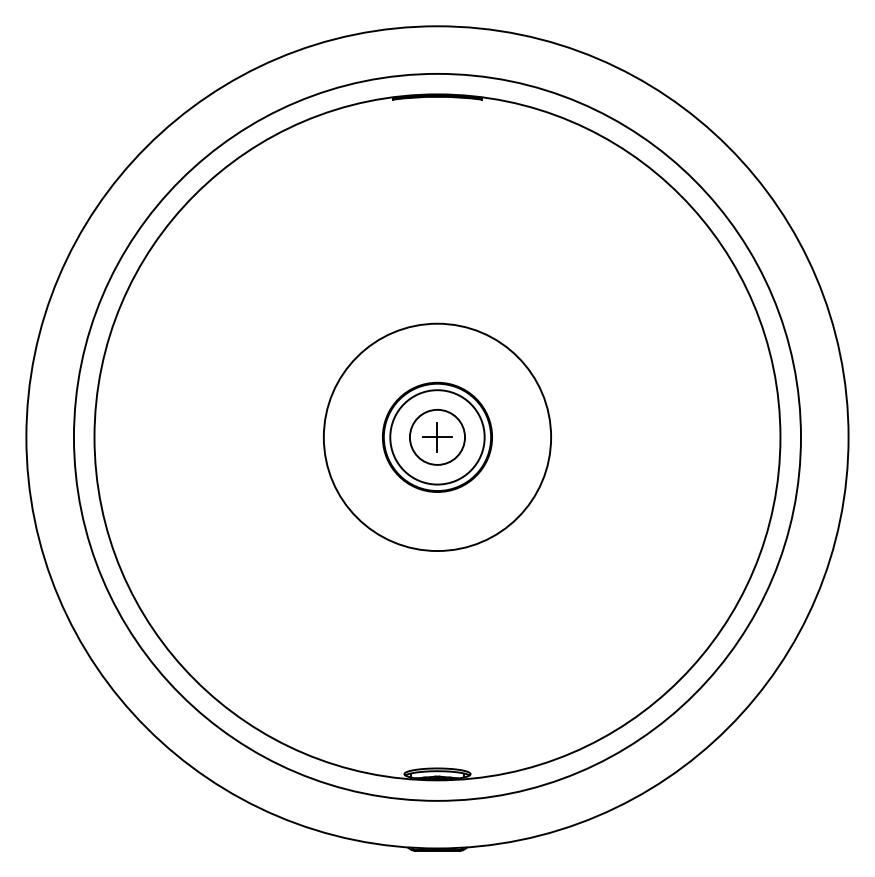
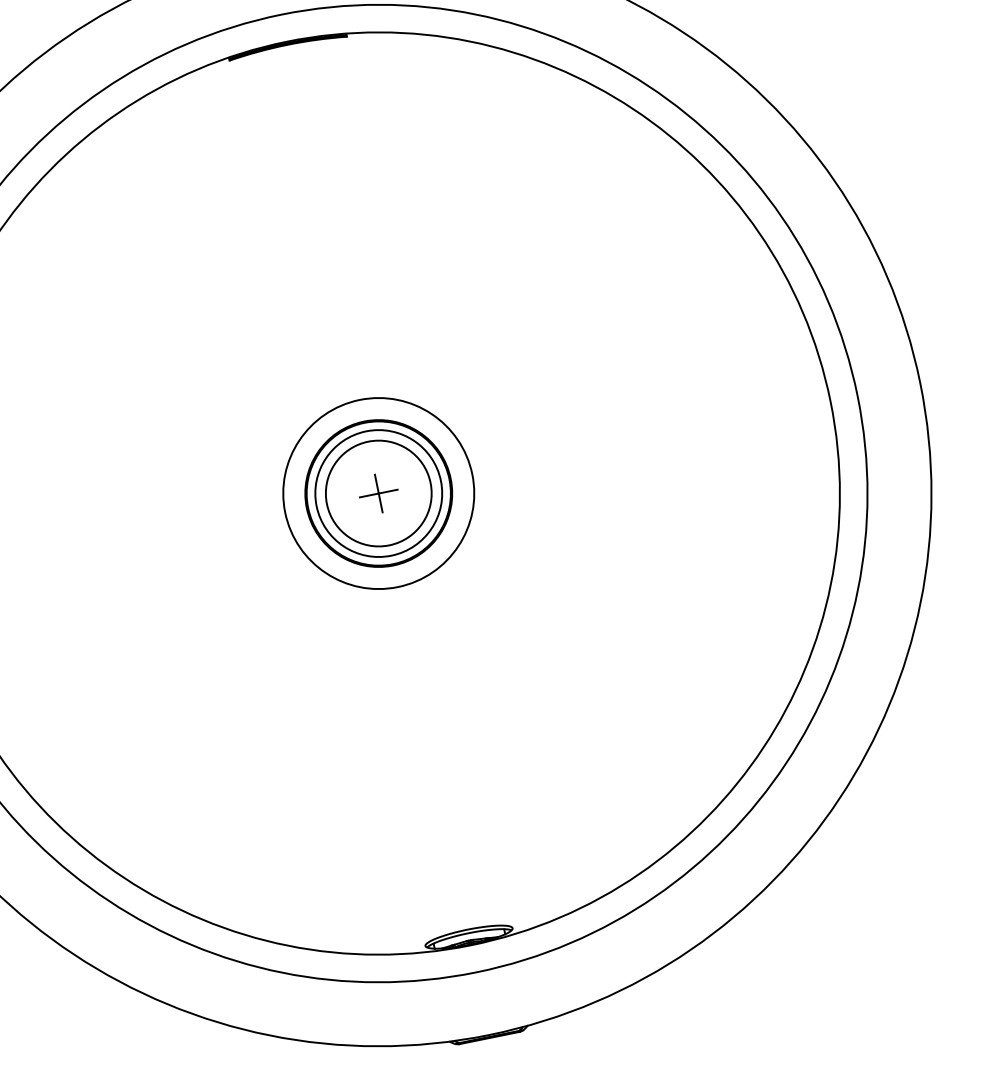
circle: (437, 437) -> (378, 493), size x0.62
circle: (437, 437) -> (378, 493), size x1.43

